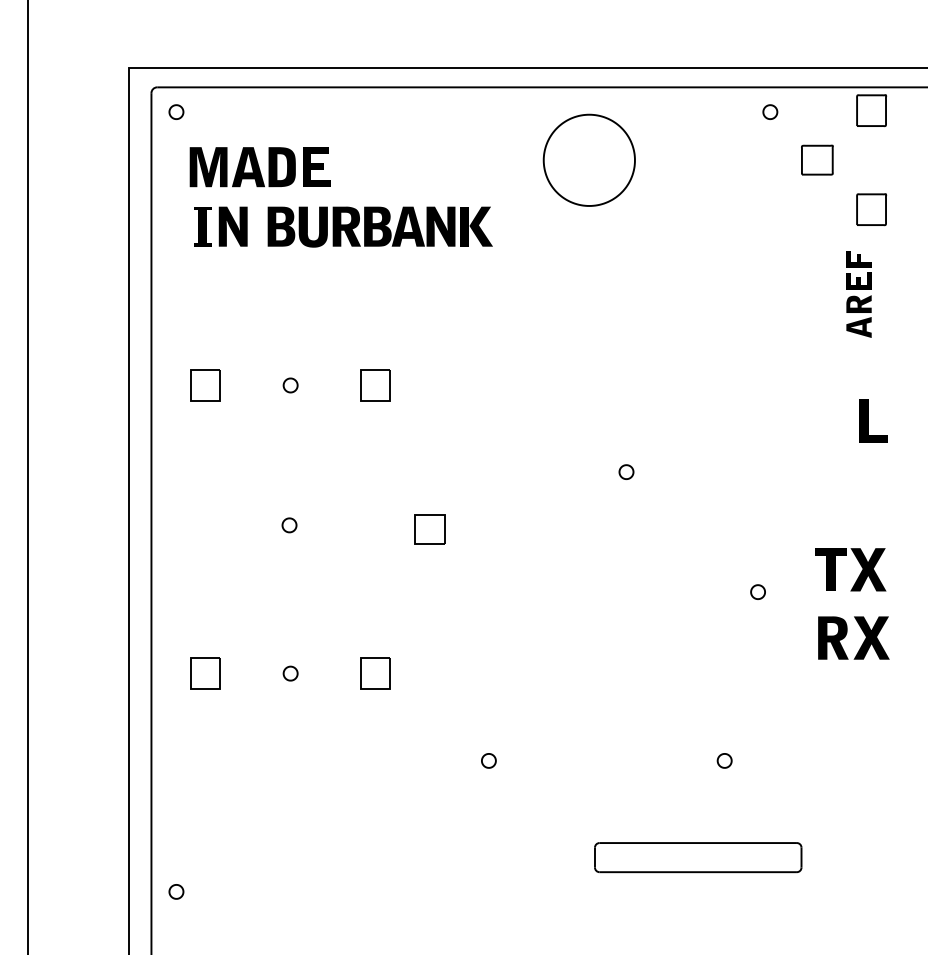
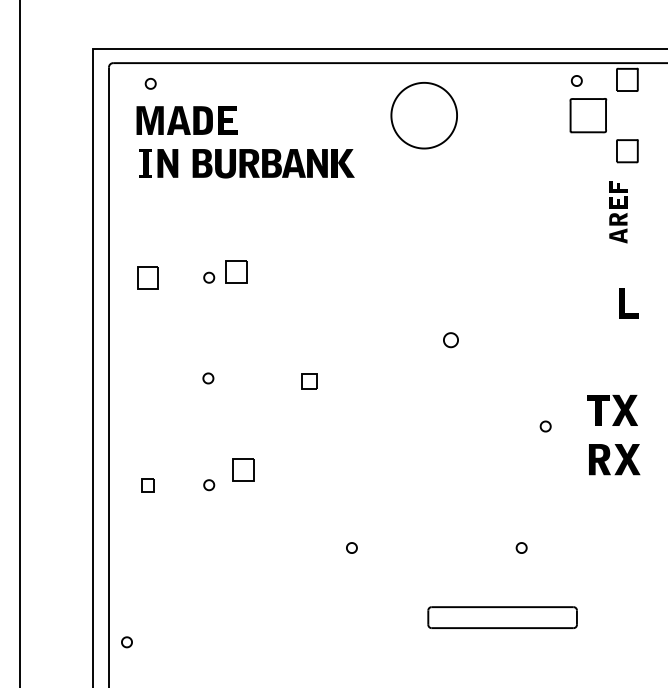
part: (176, 111) -> (150, 83), moved
part: (770, 111) -> (576, 80), moved
part: (817, 159) -> (588, 115), size x1.6
part: (375, 385) -> (236, 272), moved
part: (626, 471) -> (450, 339), size x1.4
part: (429, 529) -> (309, 381), size x0.7
part: (205, 673) -> (147, 485), size x0.6
part: (375, 673) -> (243, 469), moved

